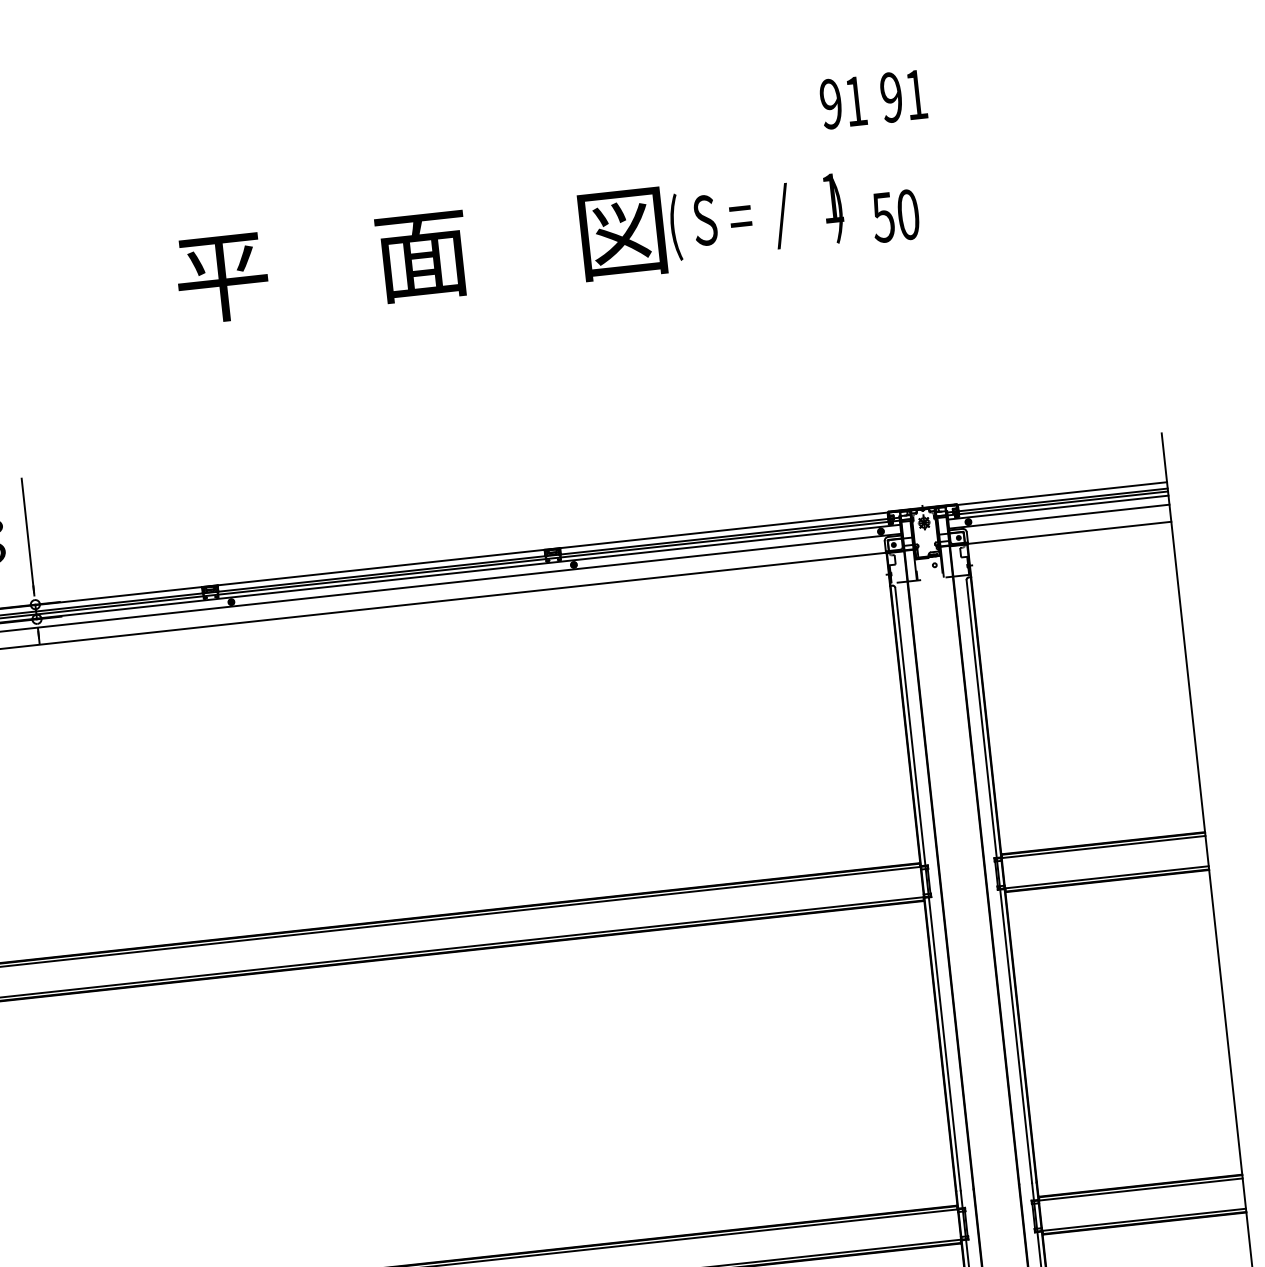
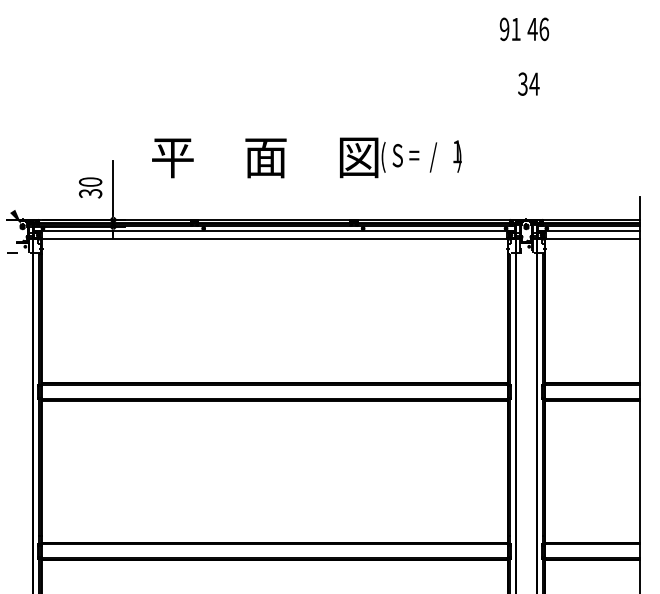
text: (904, 96) -> (538, 29), 91 -> 46
text: (895, 214) -> (528, 83), 50 -> 34
text: (509, 245) -> (306, 157), moved

